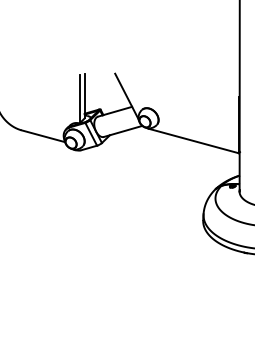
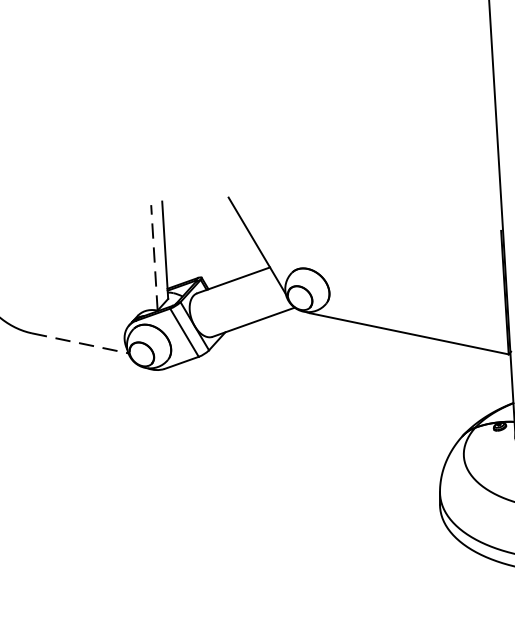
line: (79, 98) -> (154, 256), solid -> dashed
line: (43, 136) -> (80, 343), solid -> dashed

